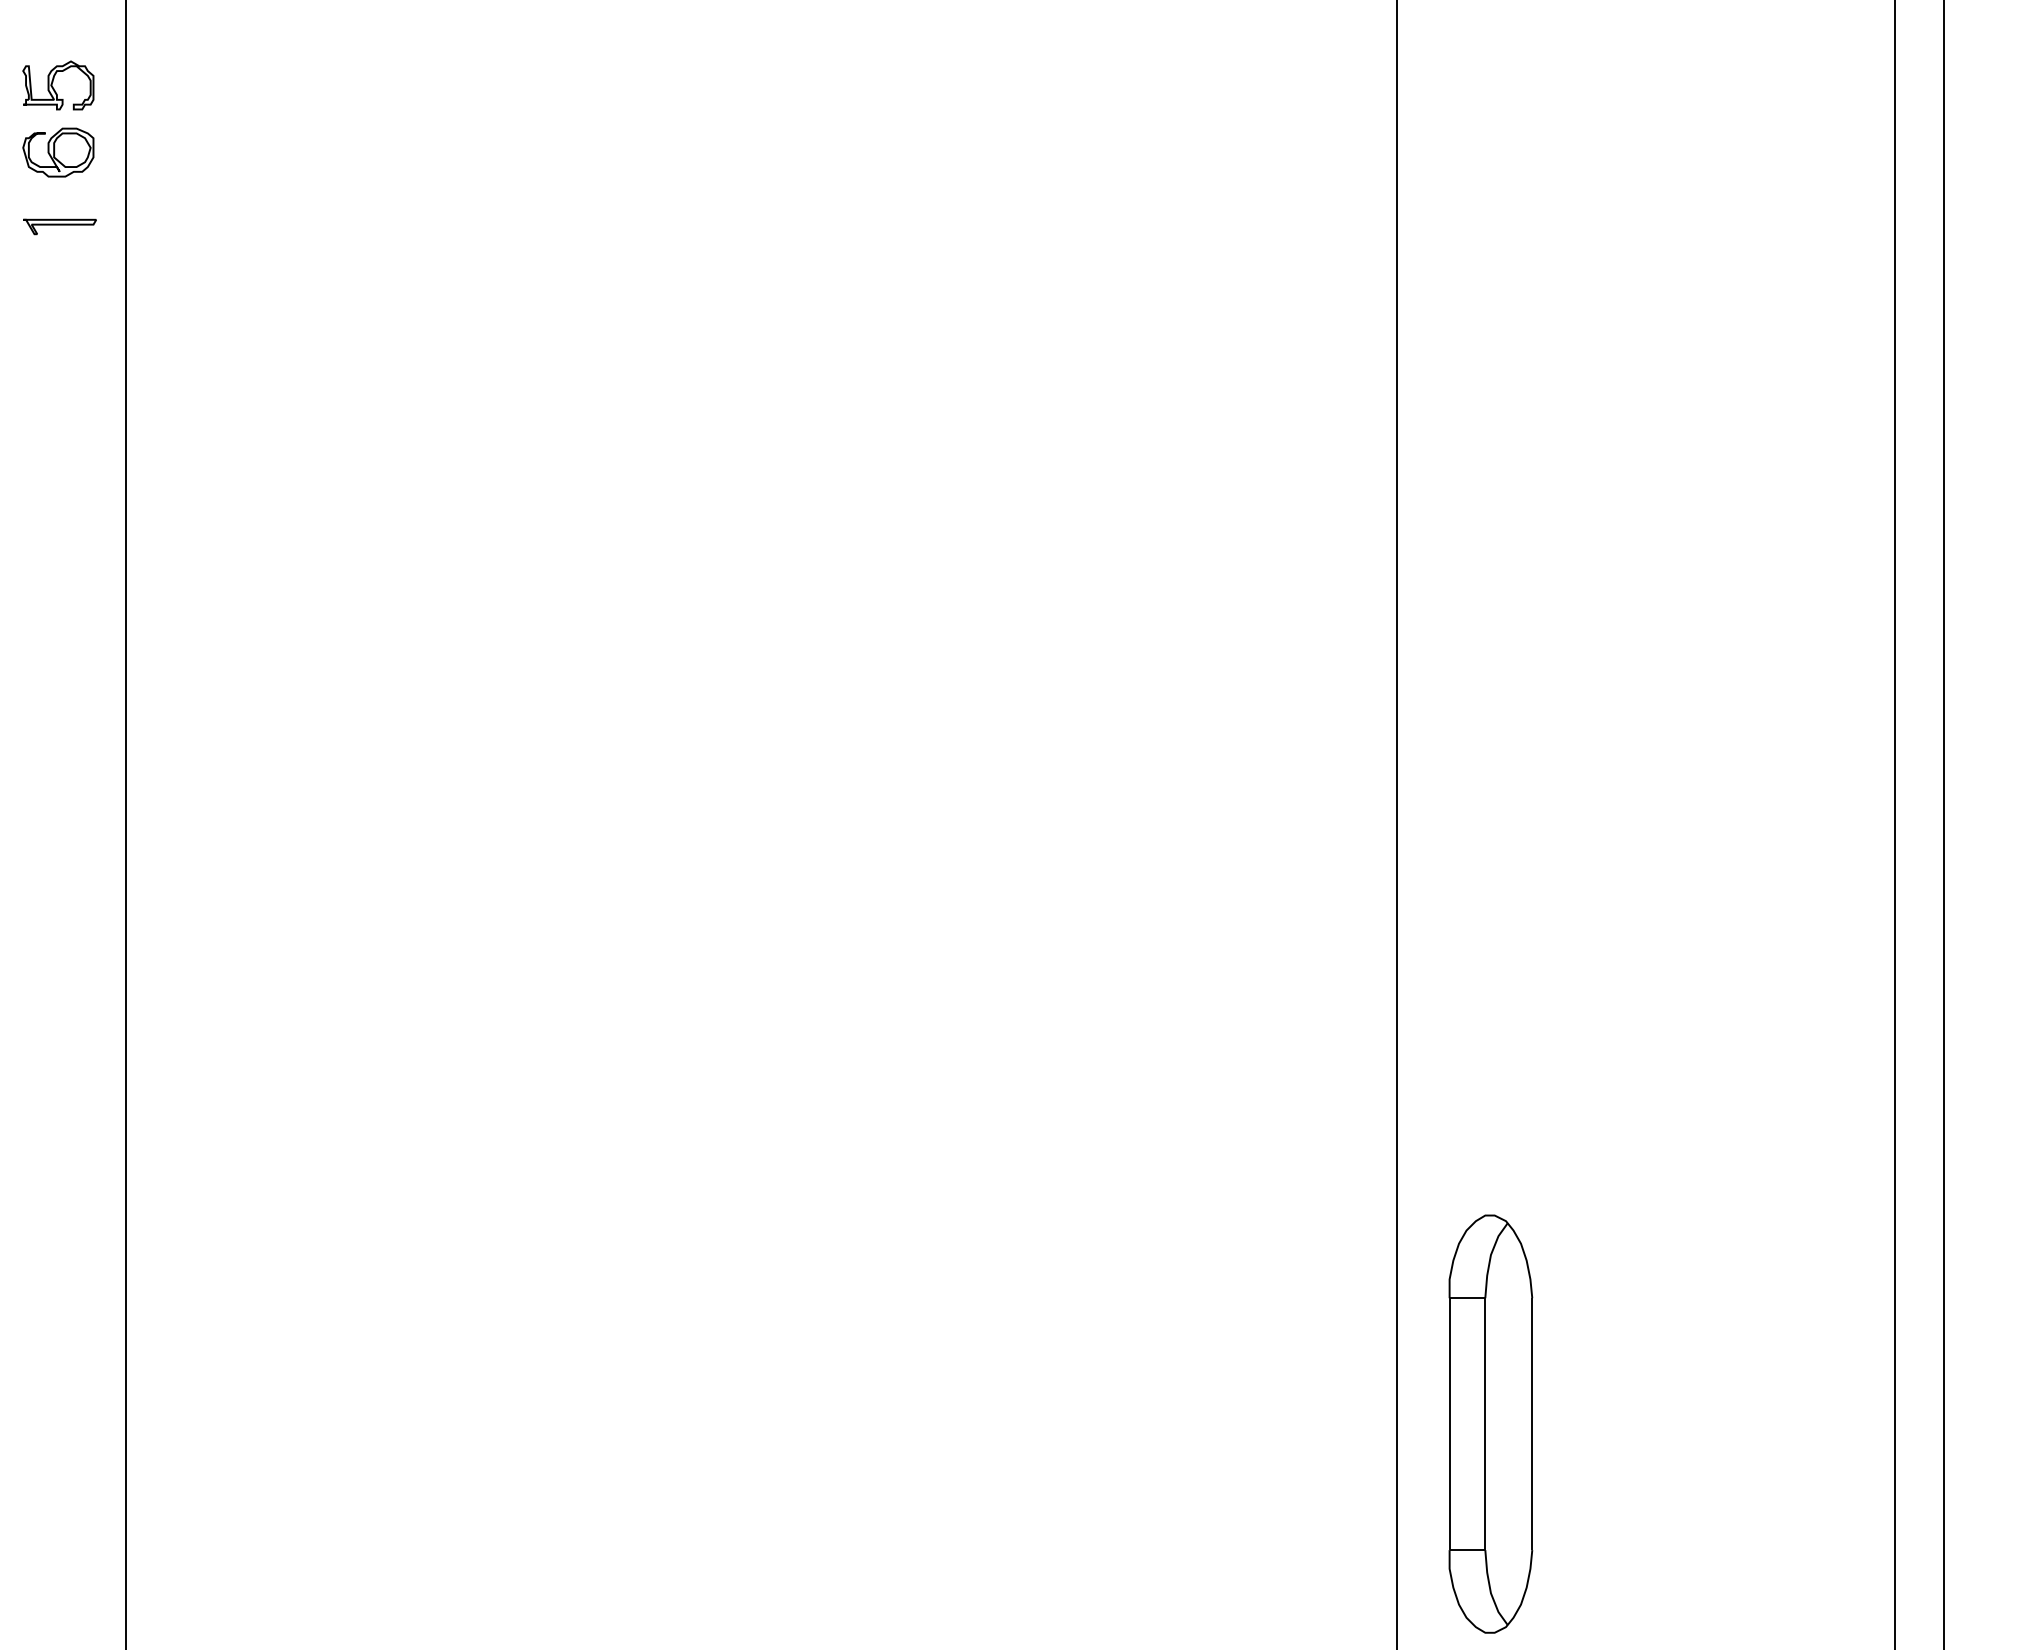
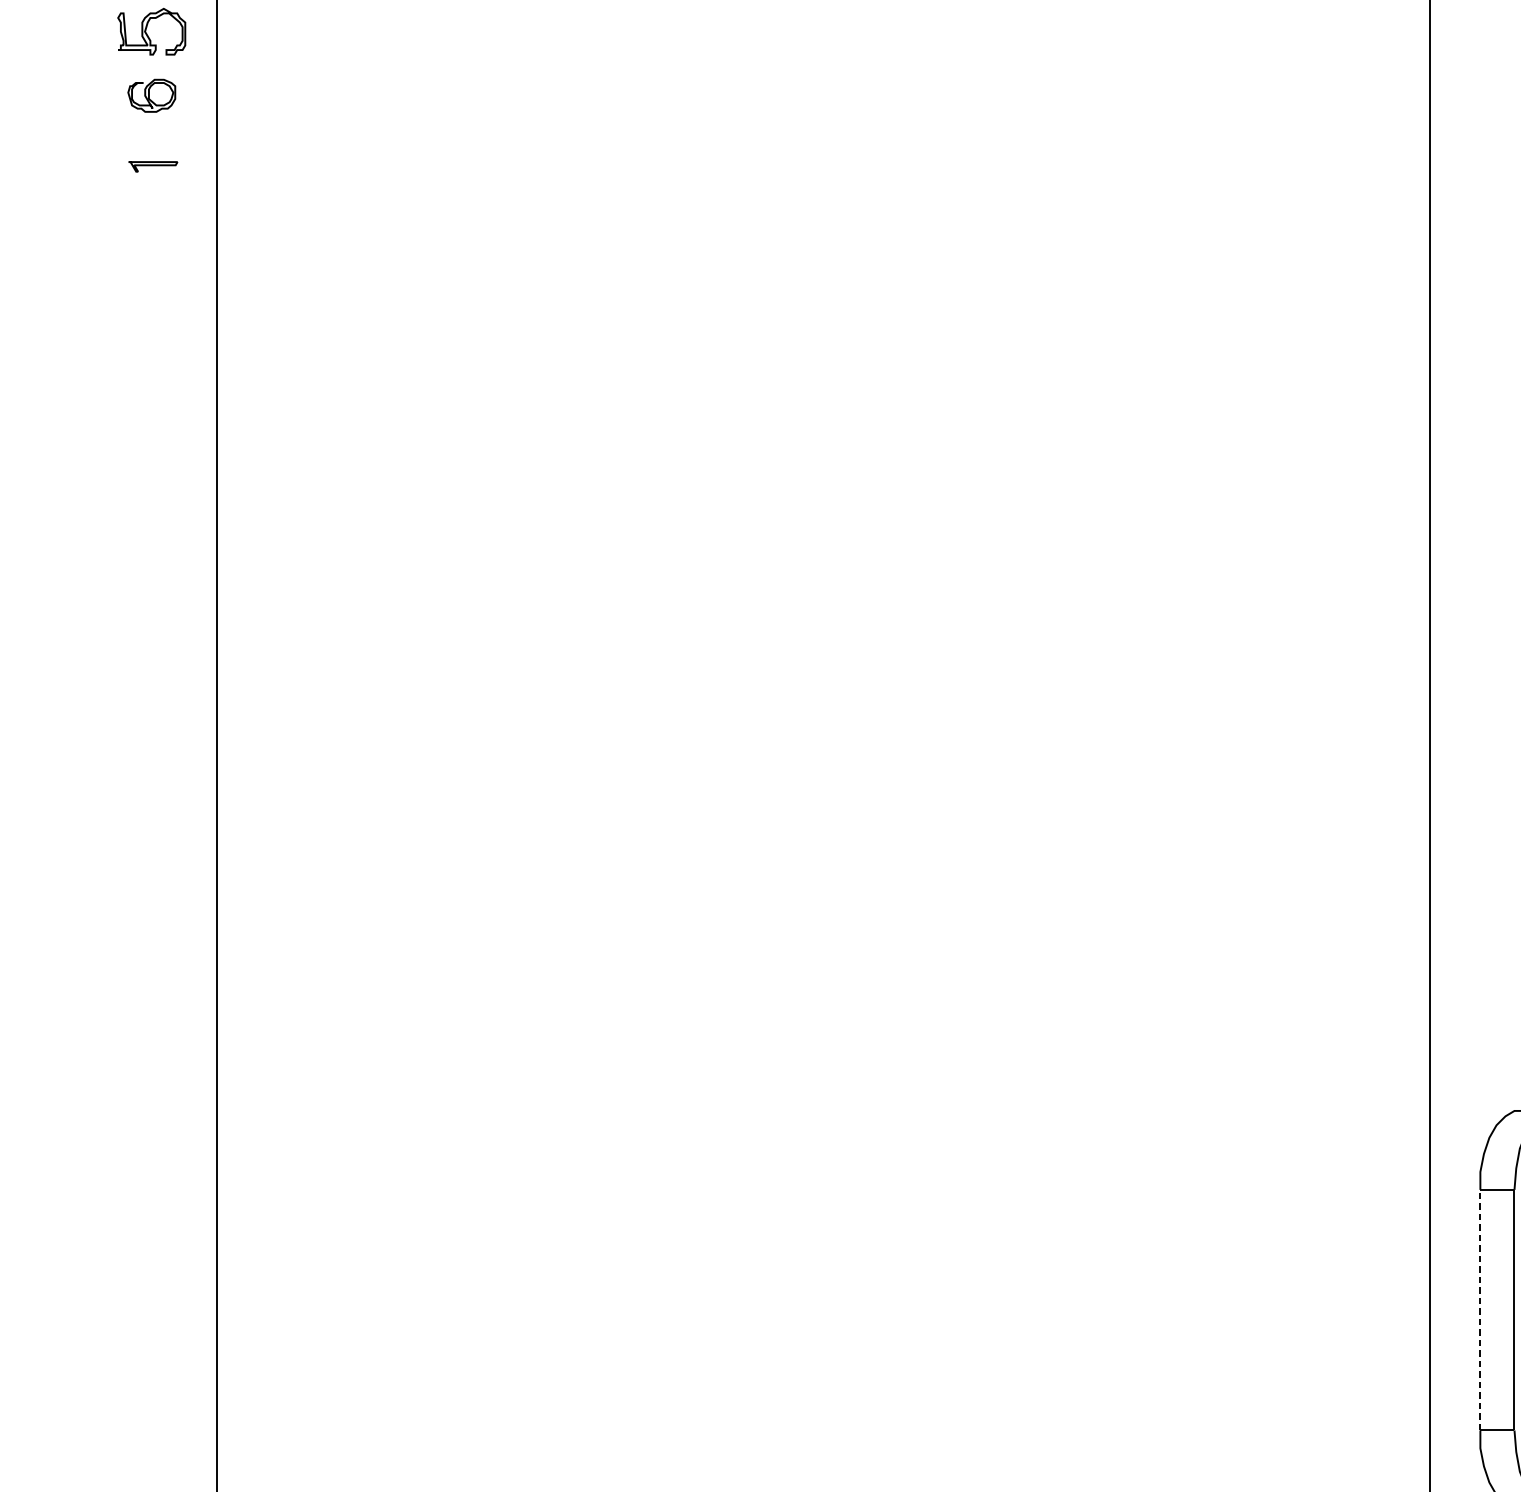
part: (58, 152) -> (151, 95), size x0.7
part: (59, 226) -> (152, 166), size x0.7
line: (1449, 1424) -> (1480, 1310), solid -> dashed

